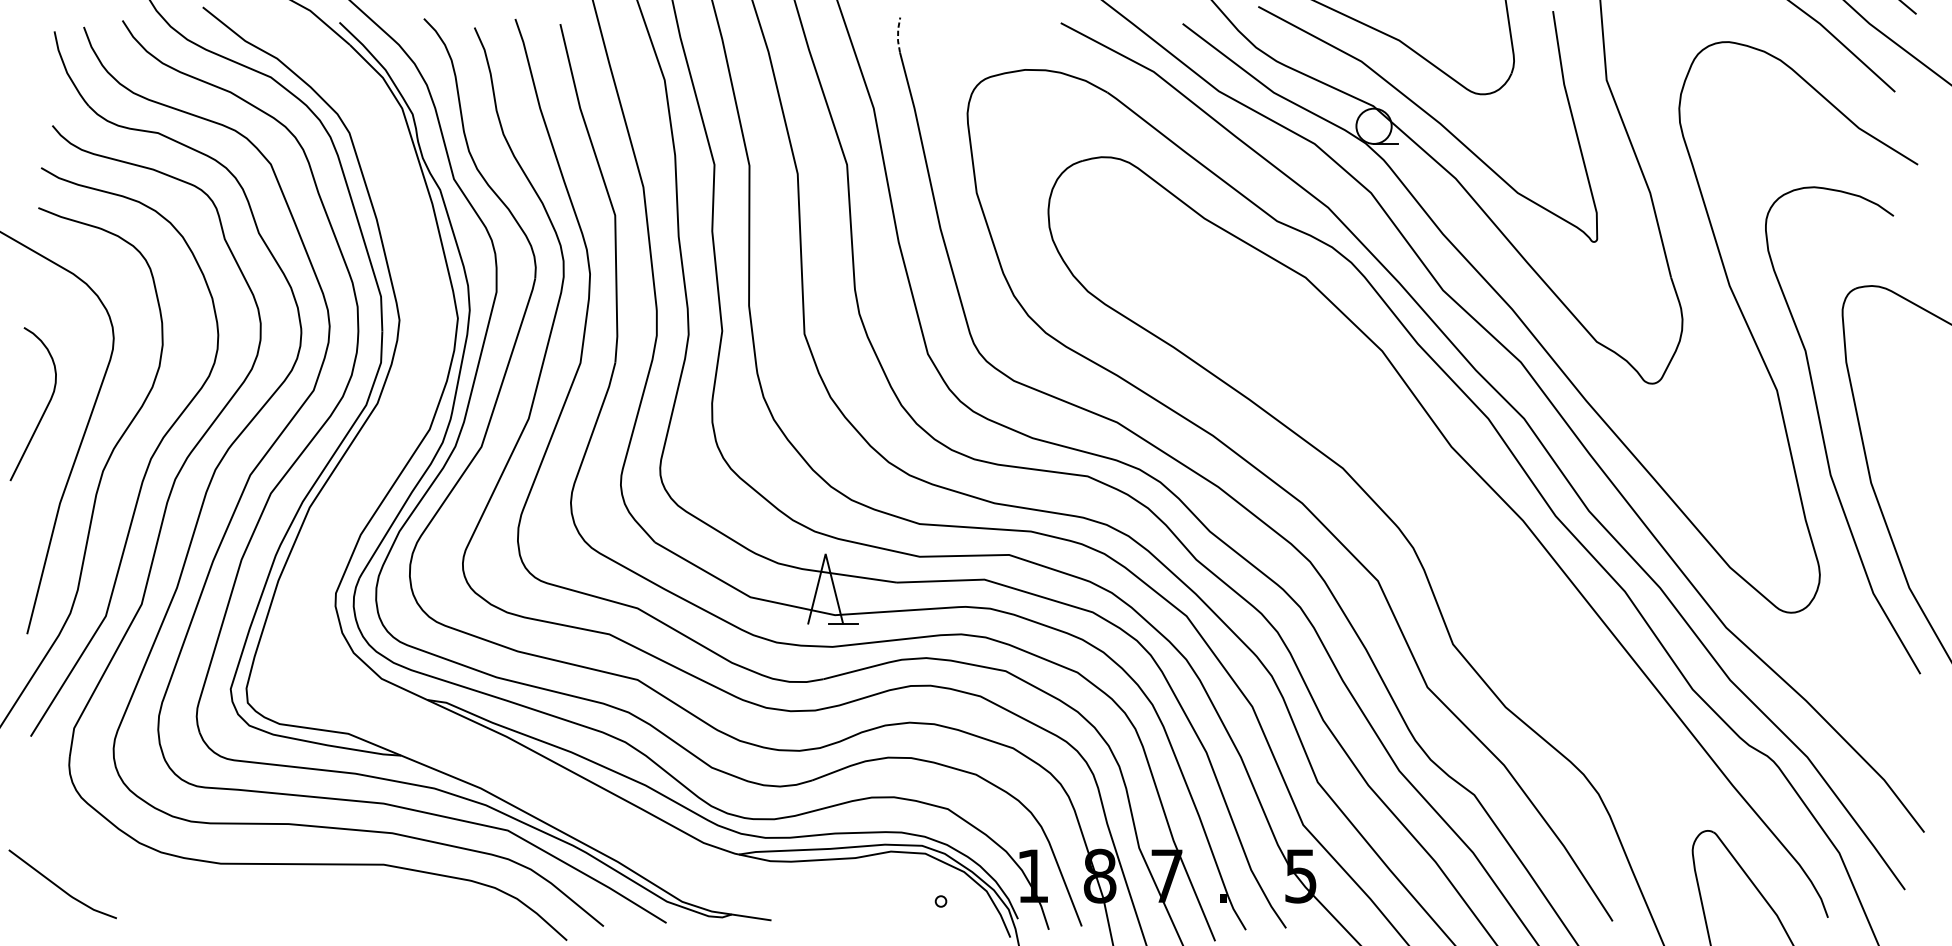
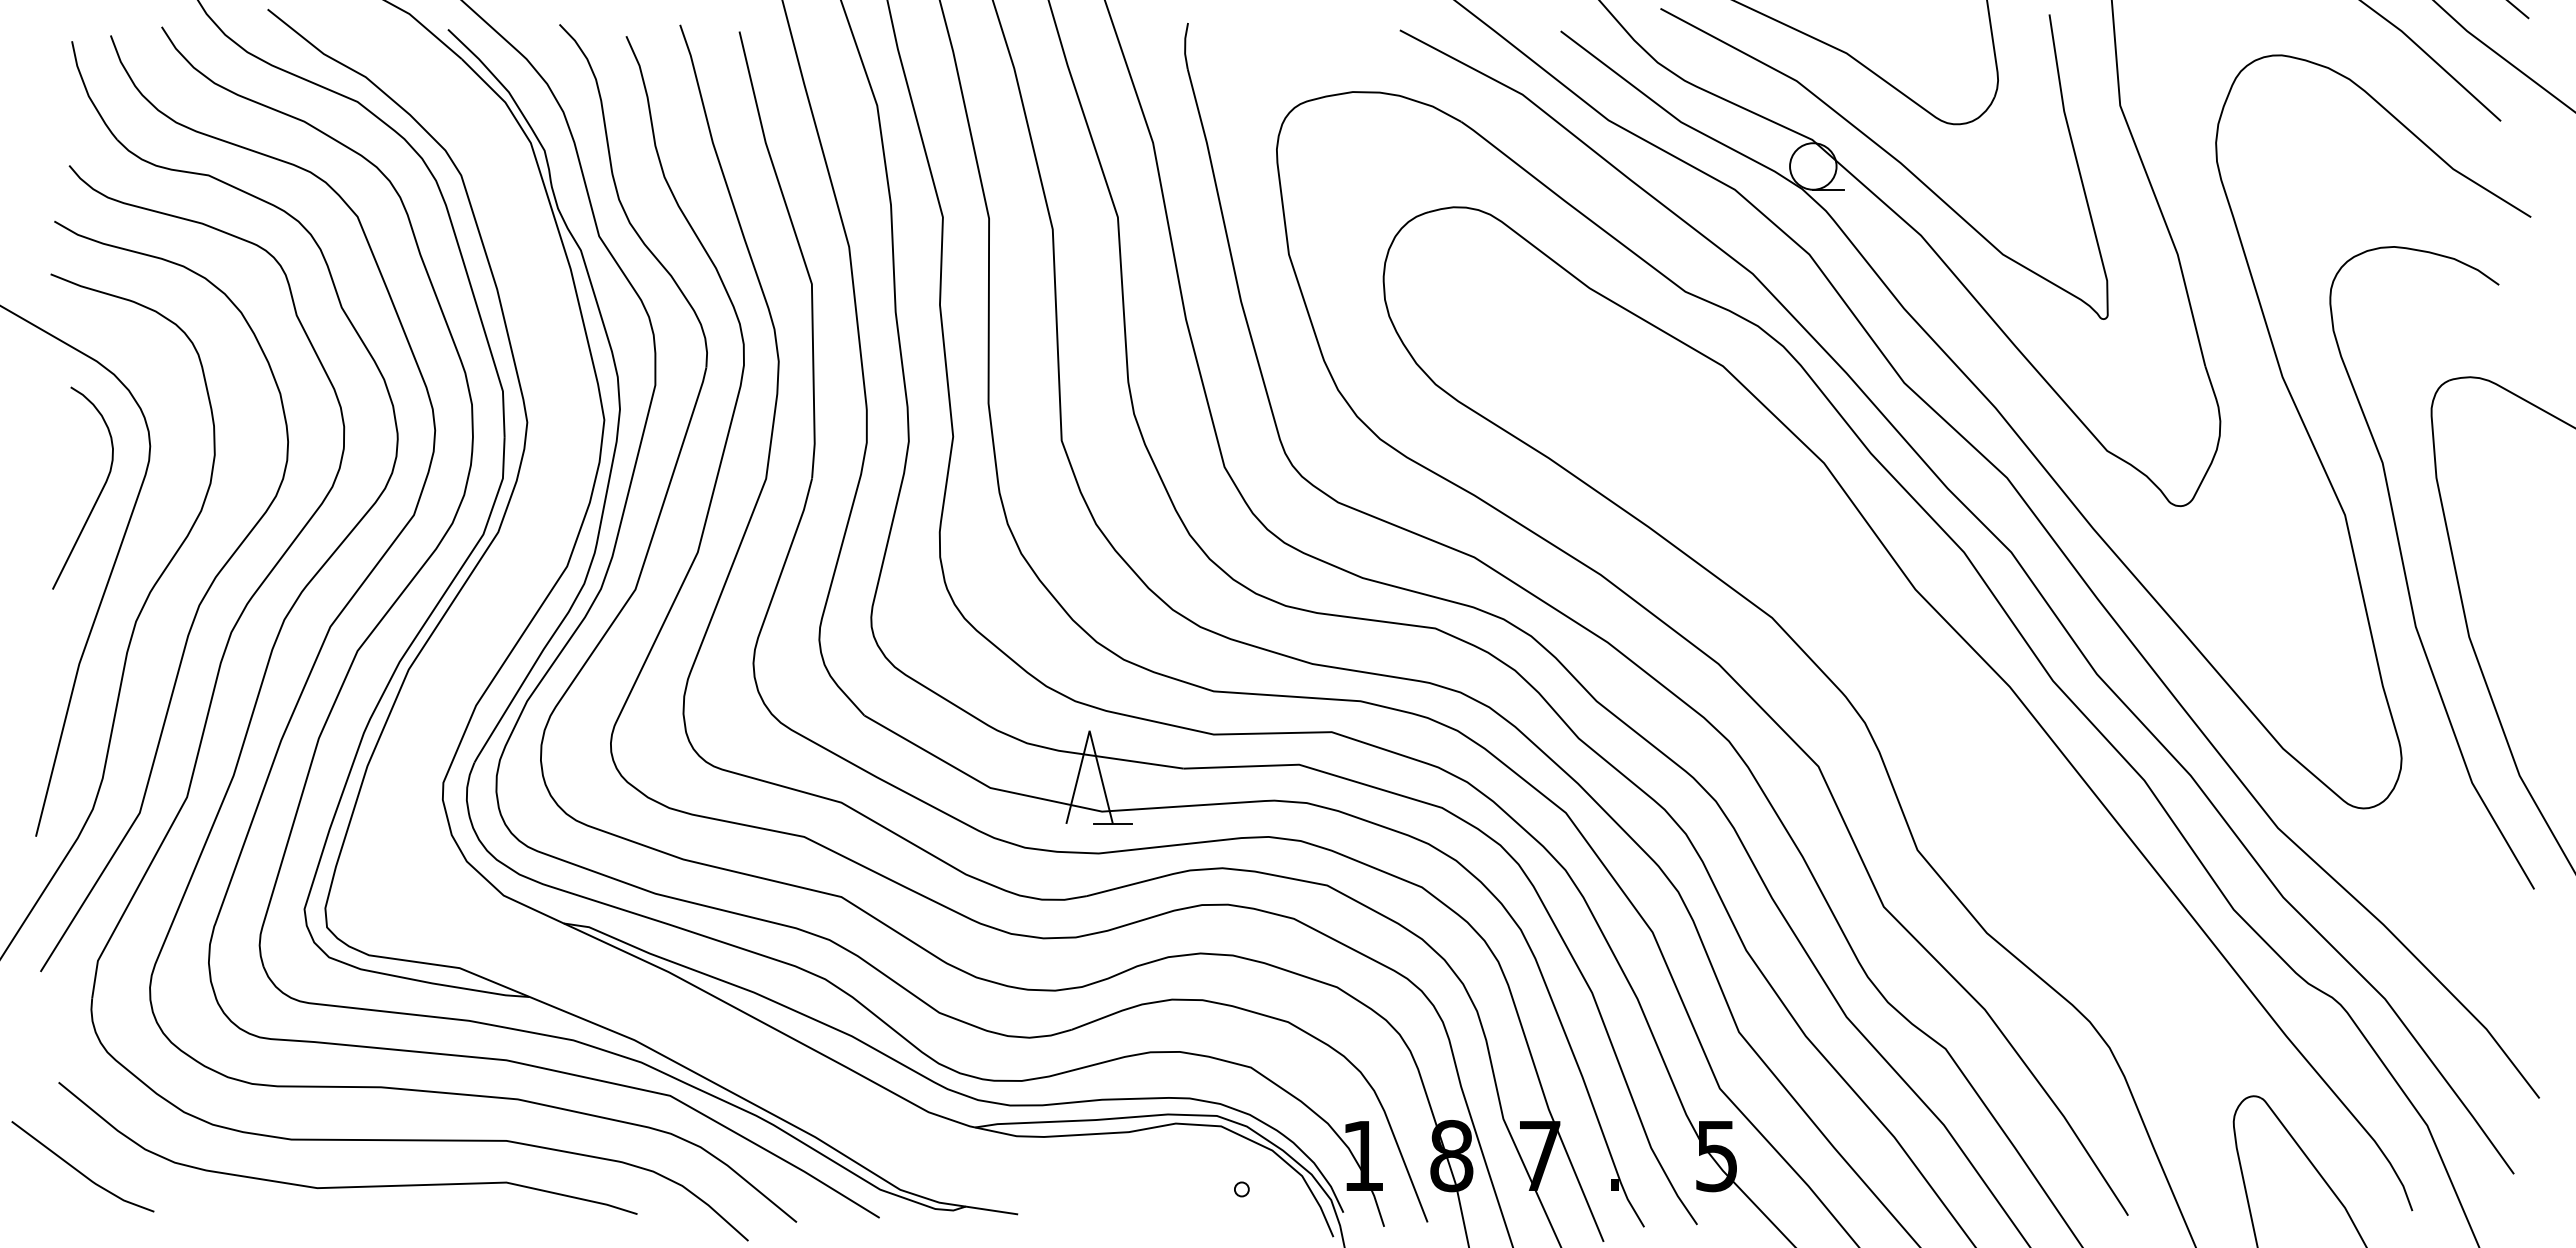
line: (898, 35) -> (1185, 46), dashed -> solid
curve: (45, 409) -> (98, 495), moved
curve: (263, 899) -> (347, 1186), added

